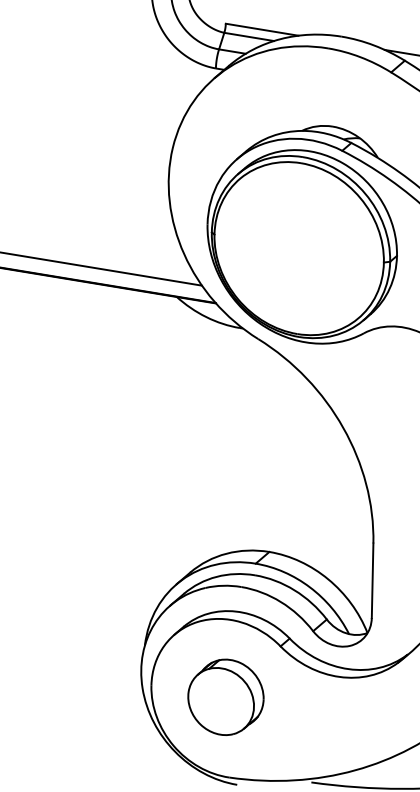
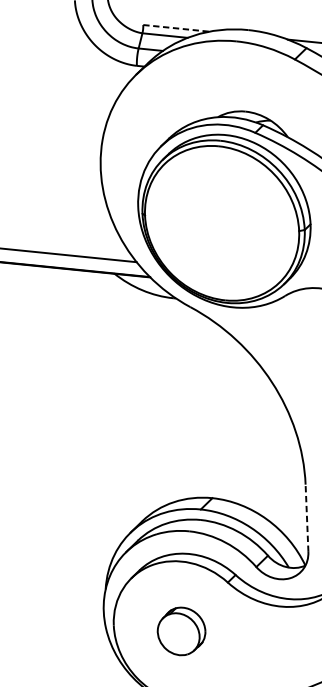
line: (262, 29) -> (176, 28), solid -> dashed
line: (372, 580) -> (306, 518), solid -> dashed
part: (225, 696) -> (181, 630), size x0.7

